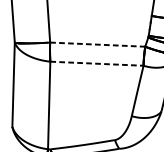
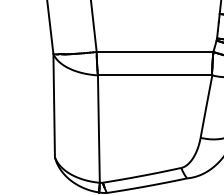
line: (98, 45) -> (155, 52), dashed -> solid
line: (97, 63) -> (155, 75), dashed -> solid

